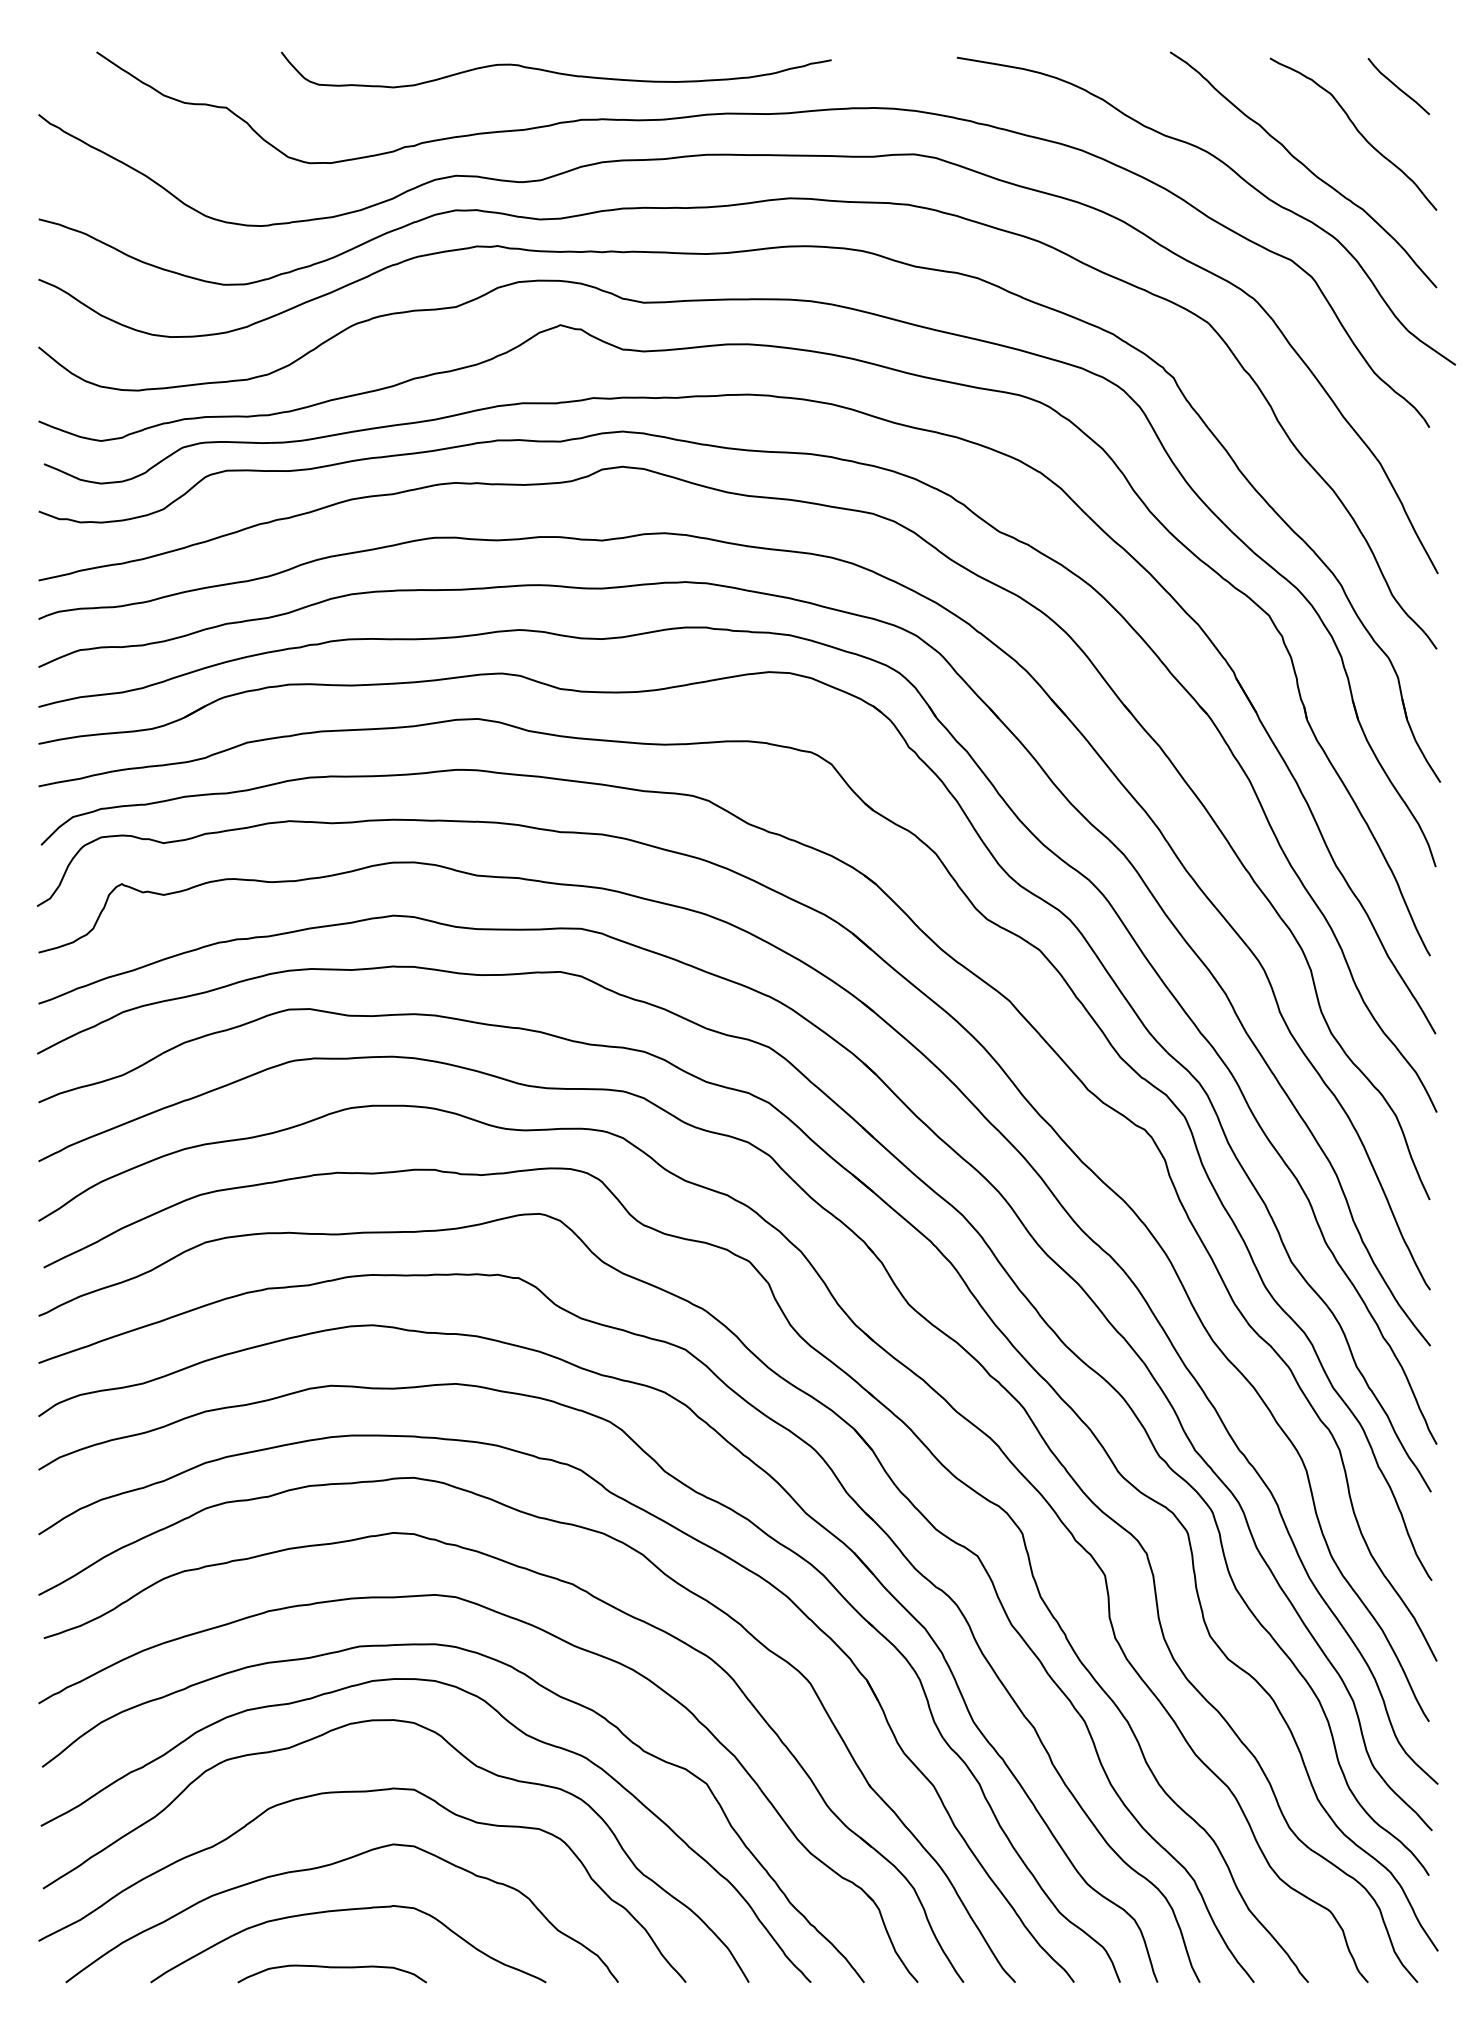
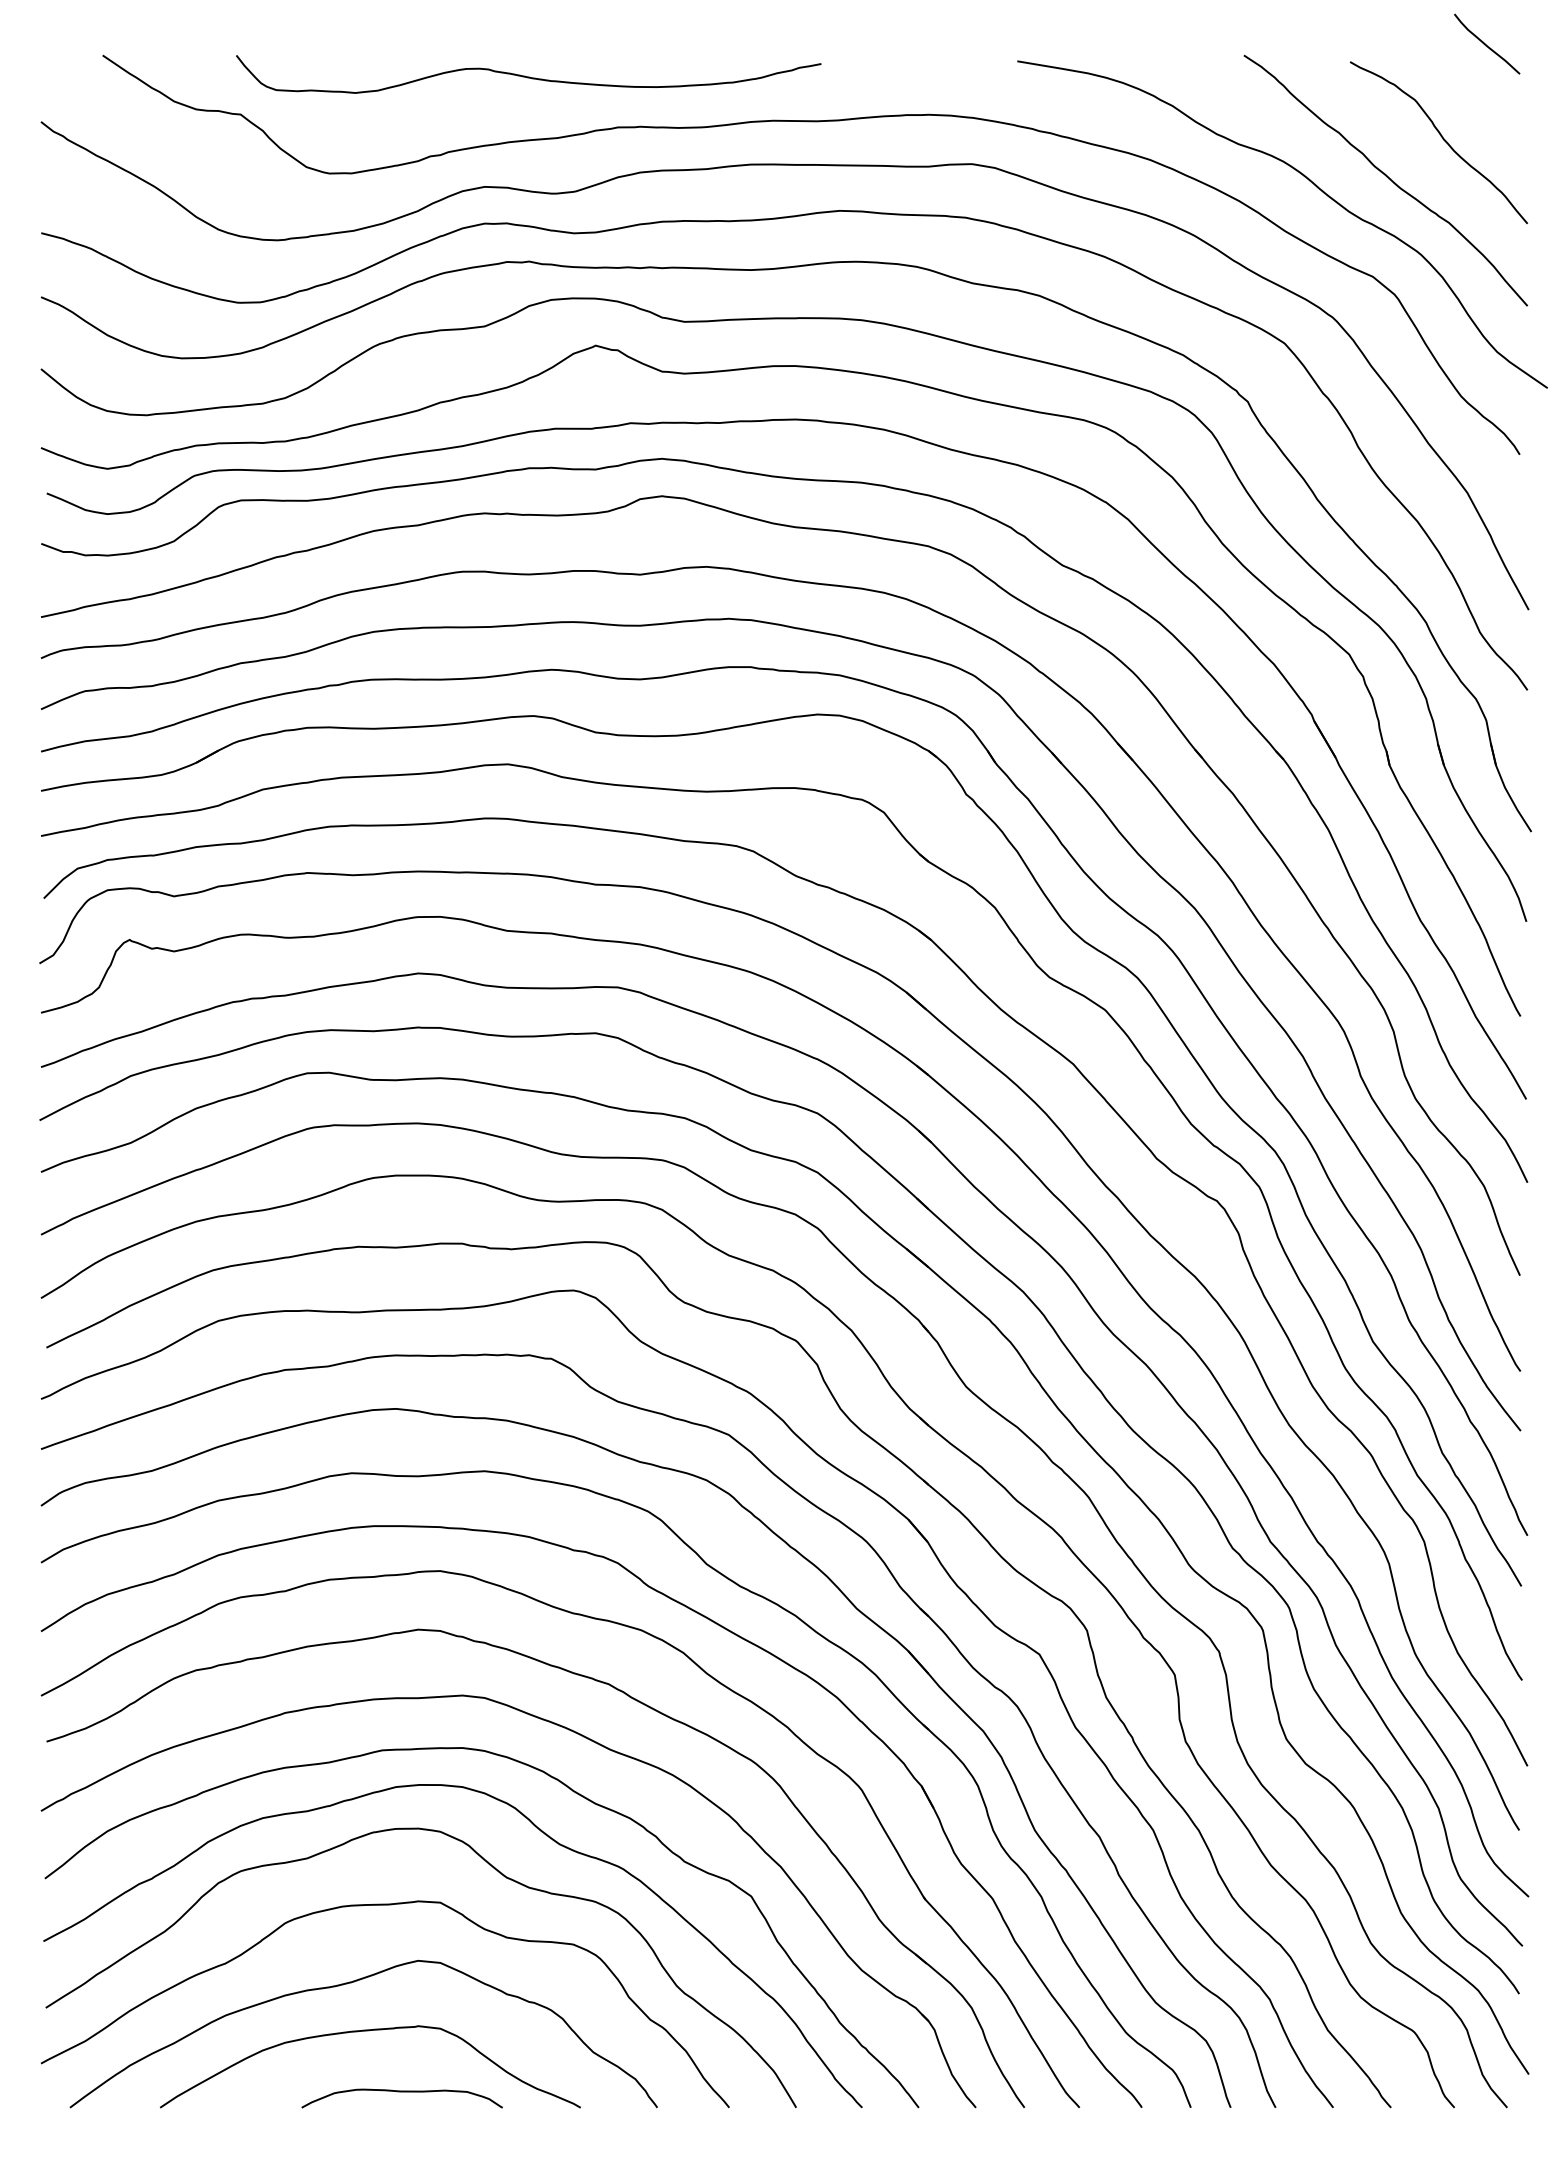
curve: (555, 71) -> (527, 76), moved
curve: (1398, 86) -> (1486, 44), moved
curve: (331, 1968) -> (401, 2092), moved

